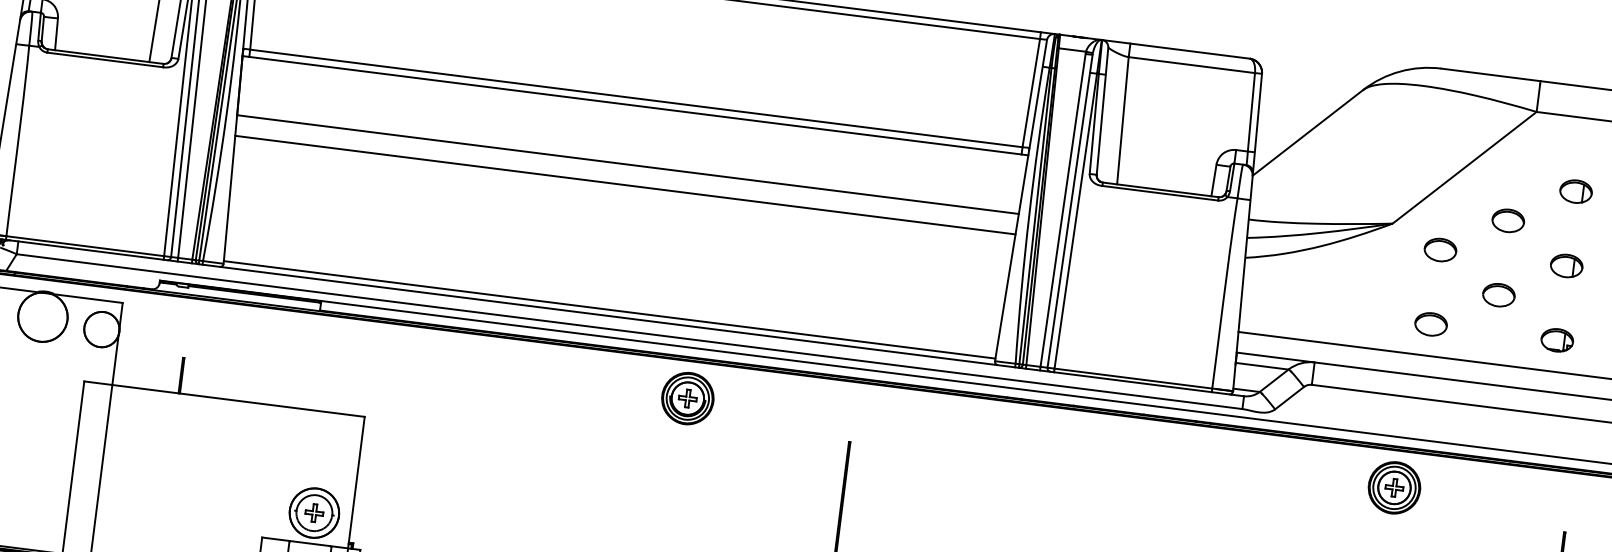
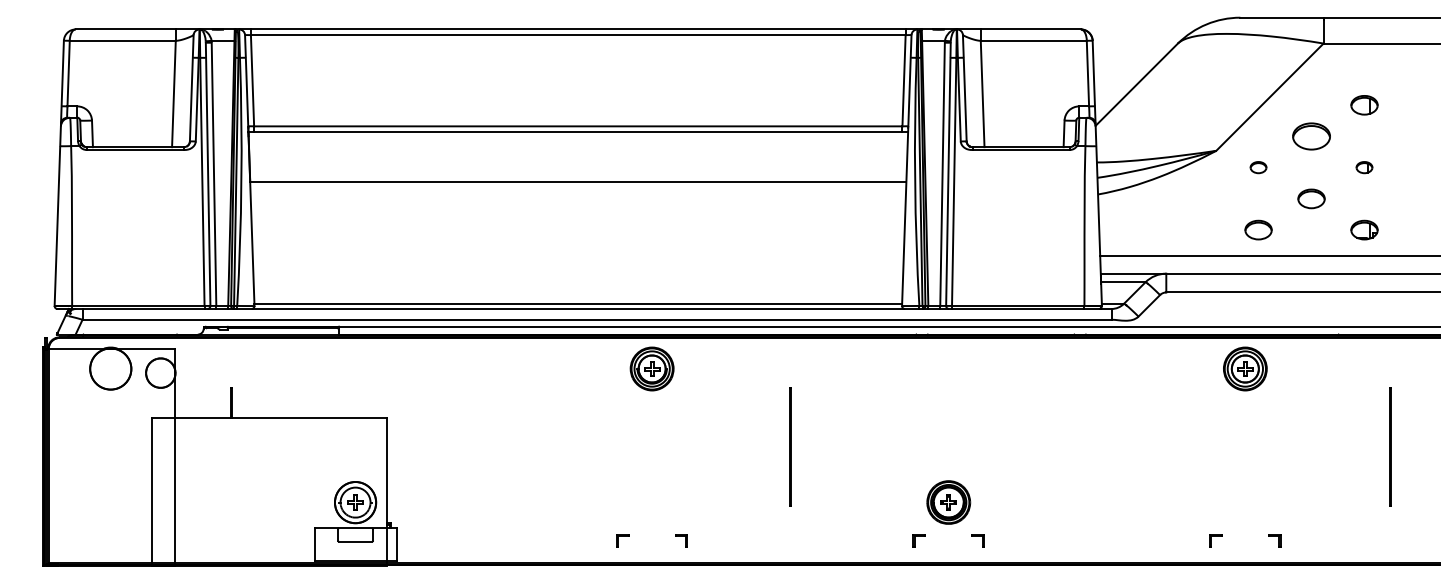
line: (624, 185) -> (577, 199), removed
part: (1508, 220) -> (1311, 136), size x1.4
part: (1440, 249) -> (1258, 167), size x0.6
part: (1566, 265) -> (1364, 167), size x0.6

